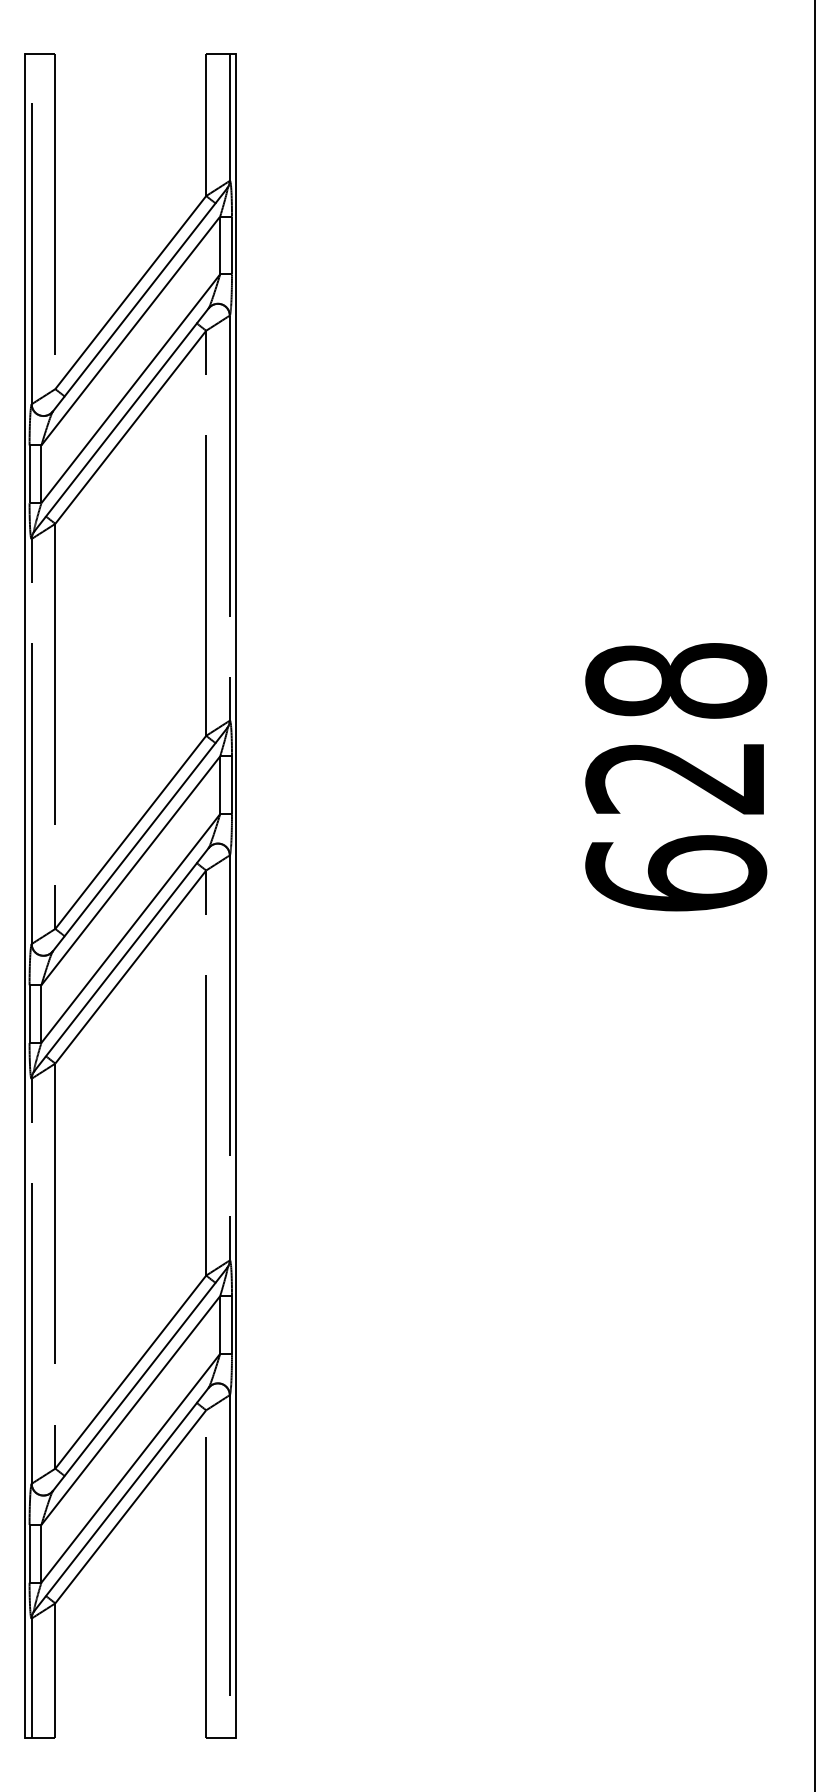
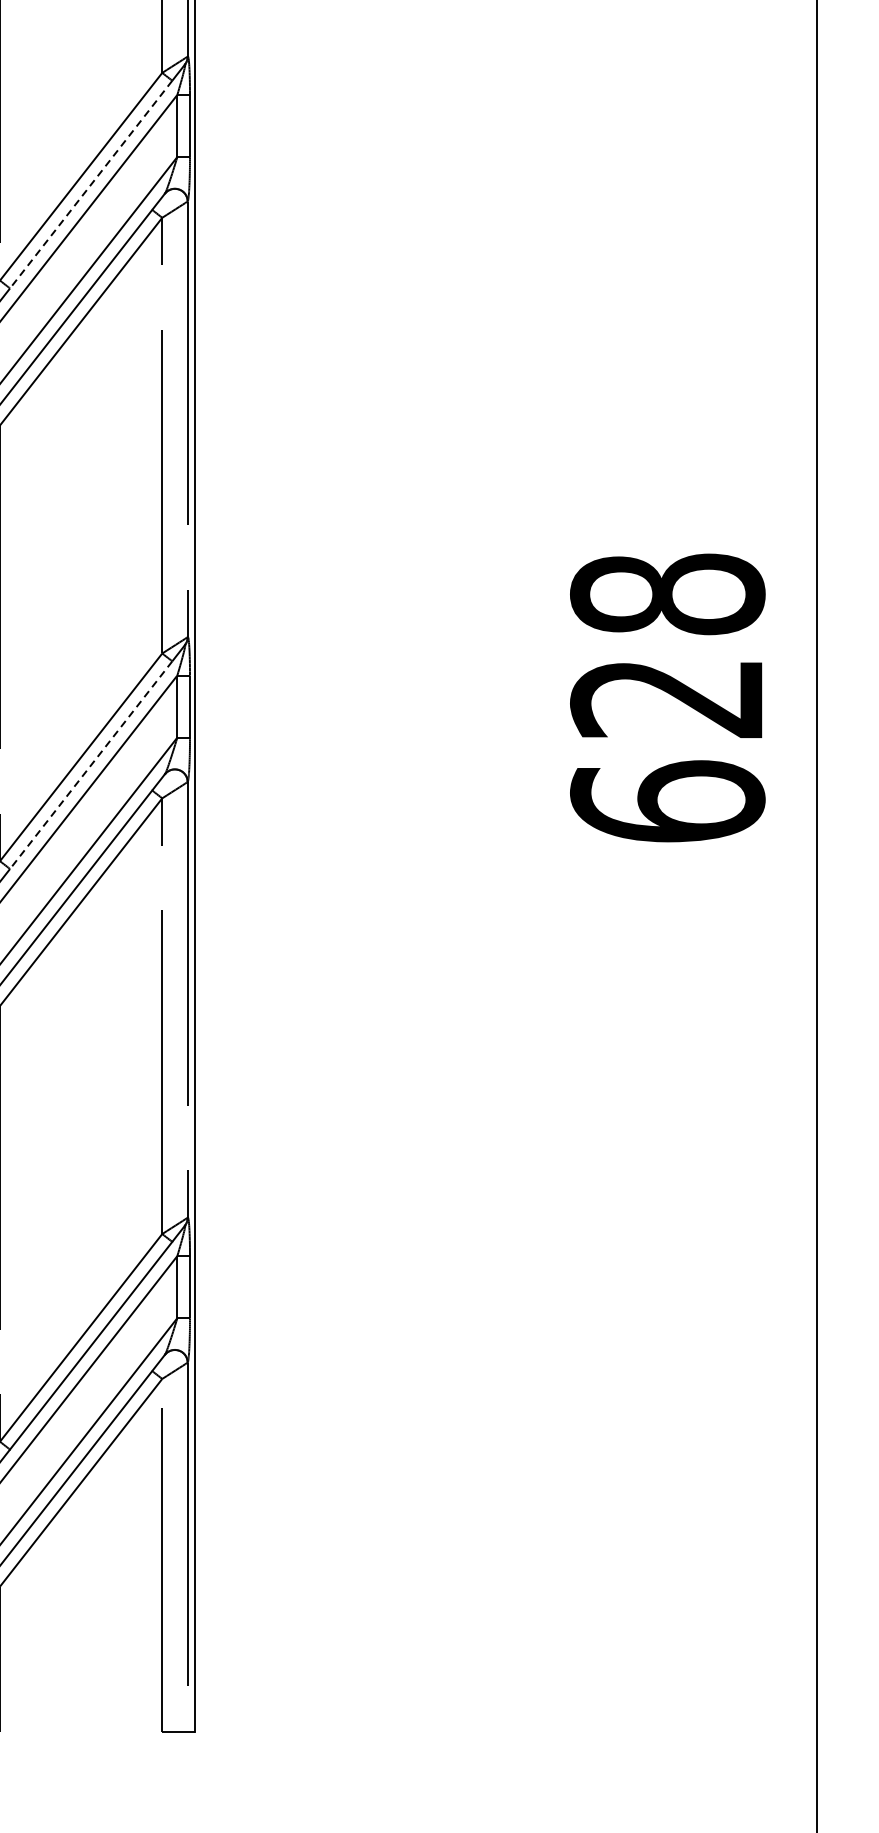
line: (140, 299) -> (91, 184), solid -> dashed
line: (140, 839) -> (91, 764), solid -> dashed

